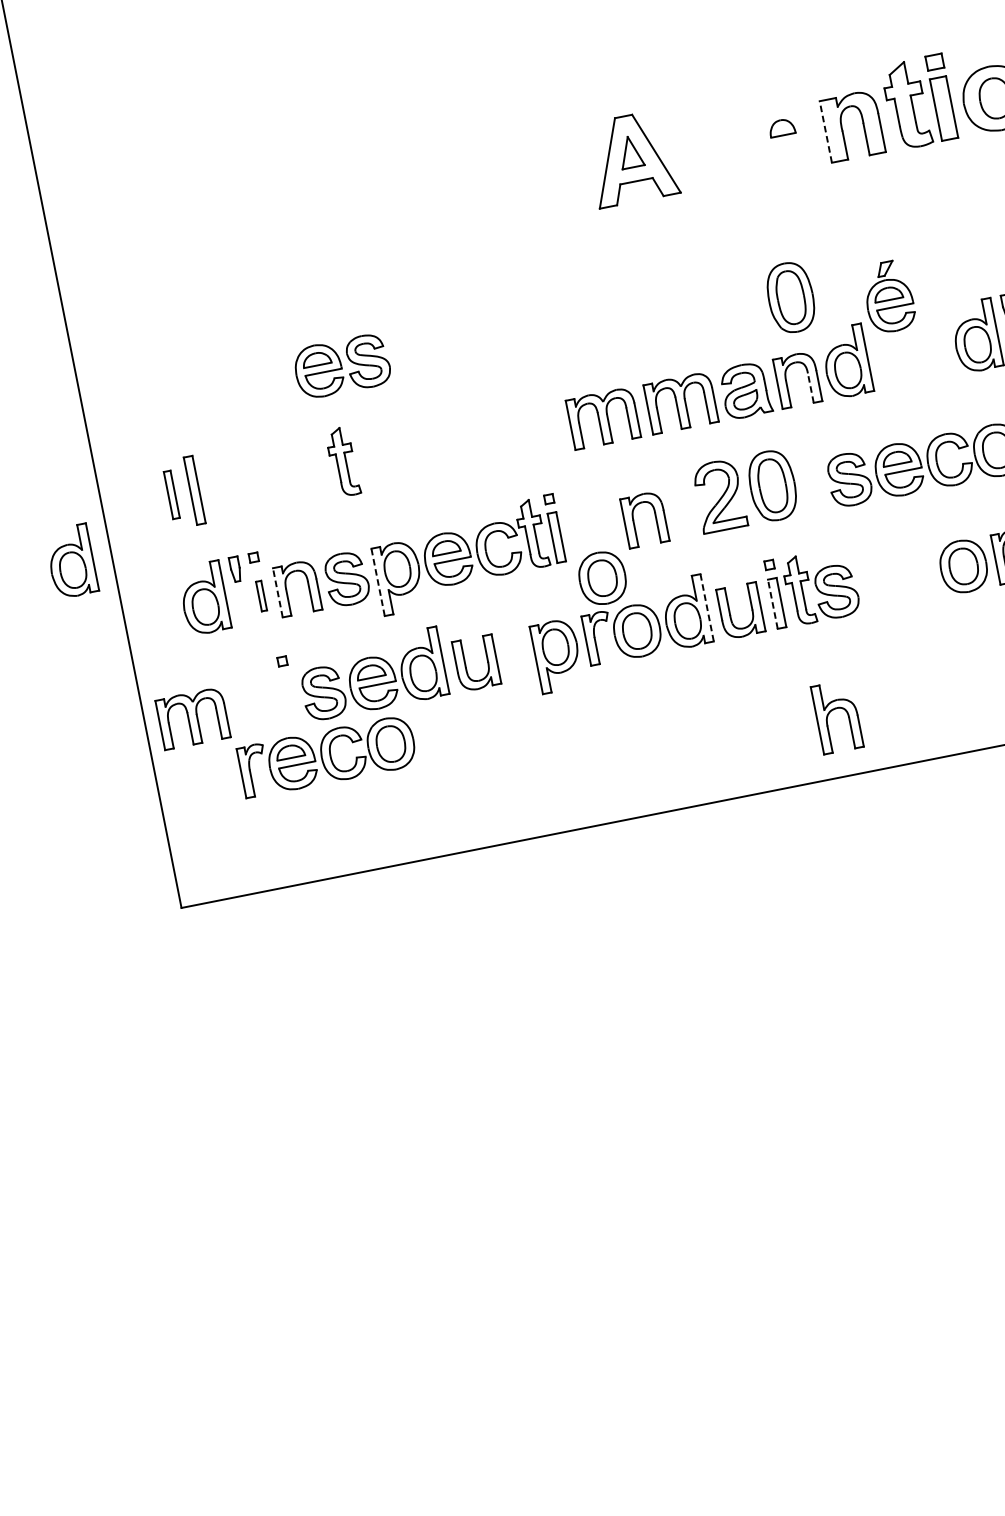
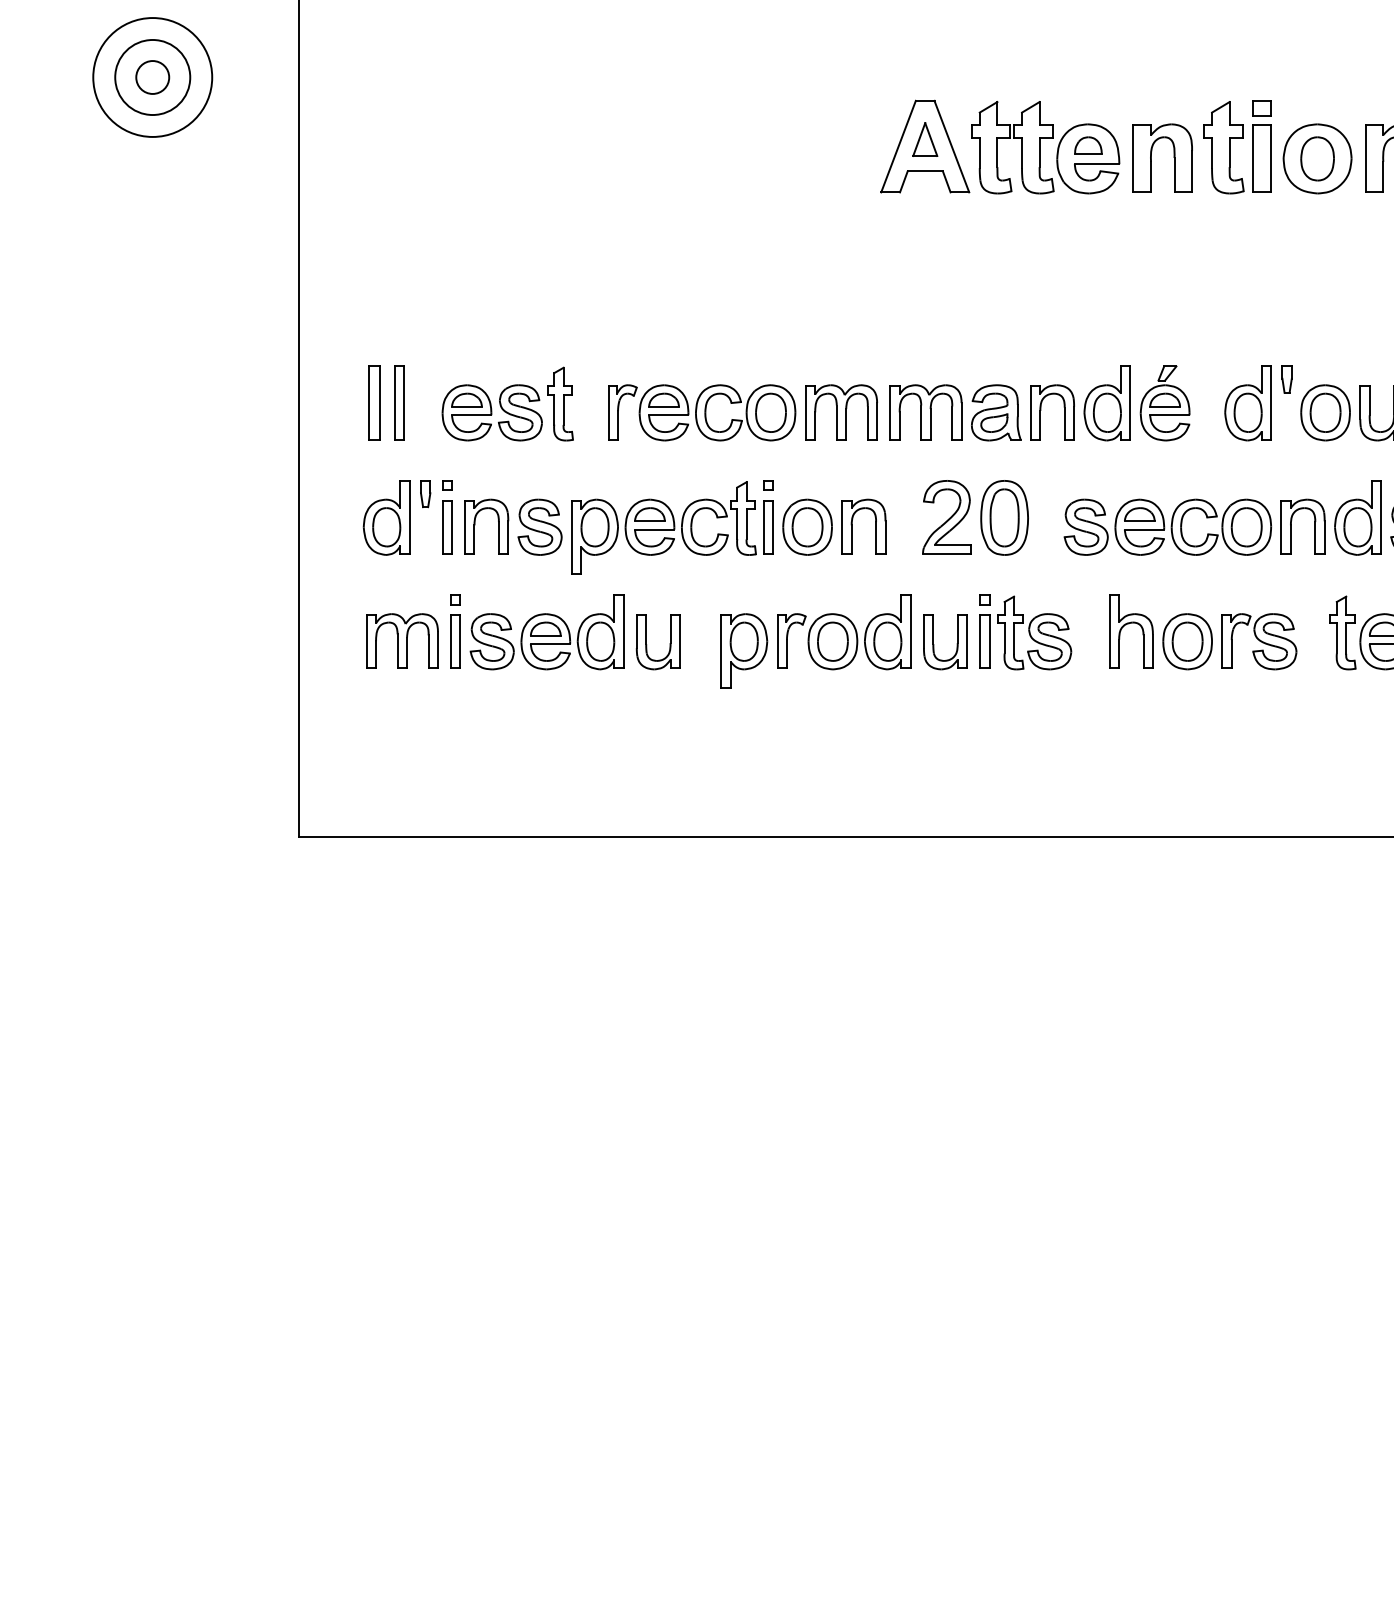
line: (825, 131) -> (1133, 158), dashed -> solid
part: (742, 137) -> (1045, 147), added
part: (790, 297) -> (1062, 324), removed
part: (888, 297) -> (1164, 403), moved
part: (341, 366) -> (491, 412), moved
line: (810, 388) -> (1064, 423), dashed -> solid
part: (171, 494) -> (374, 402), size x1.43
part: (71, 561) -> (255, 451), removed
part: (602, 577) -> (807, 526), moved
line: (378, 582) -> (572, 537), dashed -> solid
line: (278, 592) -> (465, 527), dashed -> solid
part: (261, 596) -> (447, 527), size x1.67
line: (773, 603) -> (980, 641), dashed -> solid
line: (706, 607) -> (910, 631), dashed -> solid
part: (289, 699) -> (455, 641), added
part: (833, 710) -> (1128, 624), moved
part: (193, 717) -> (402, 640), moved
part: (327, 756) -> (702, 412), moved

